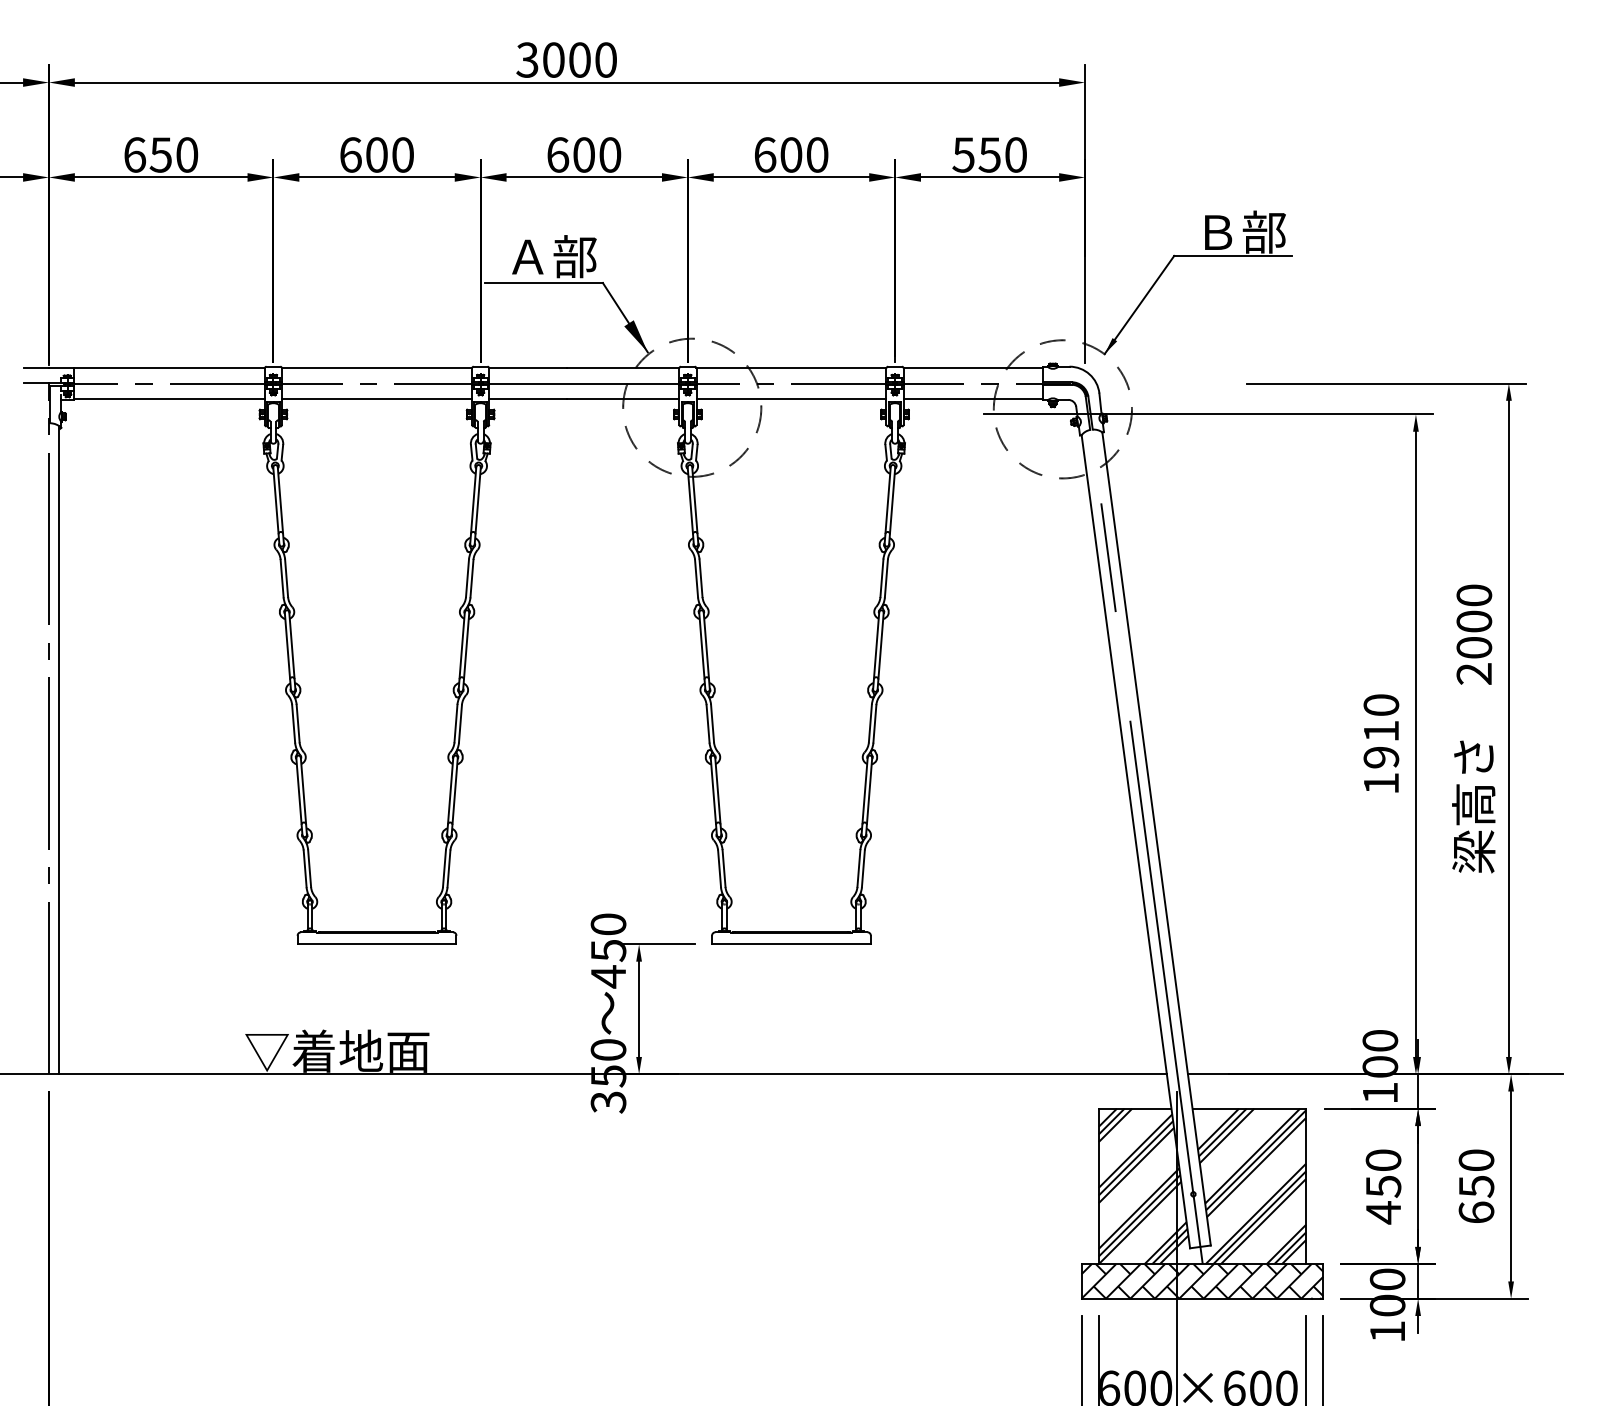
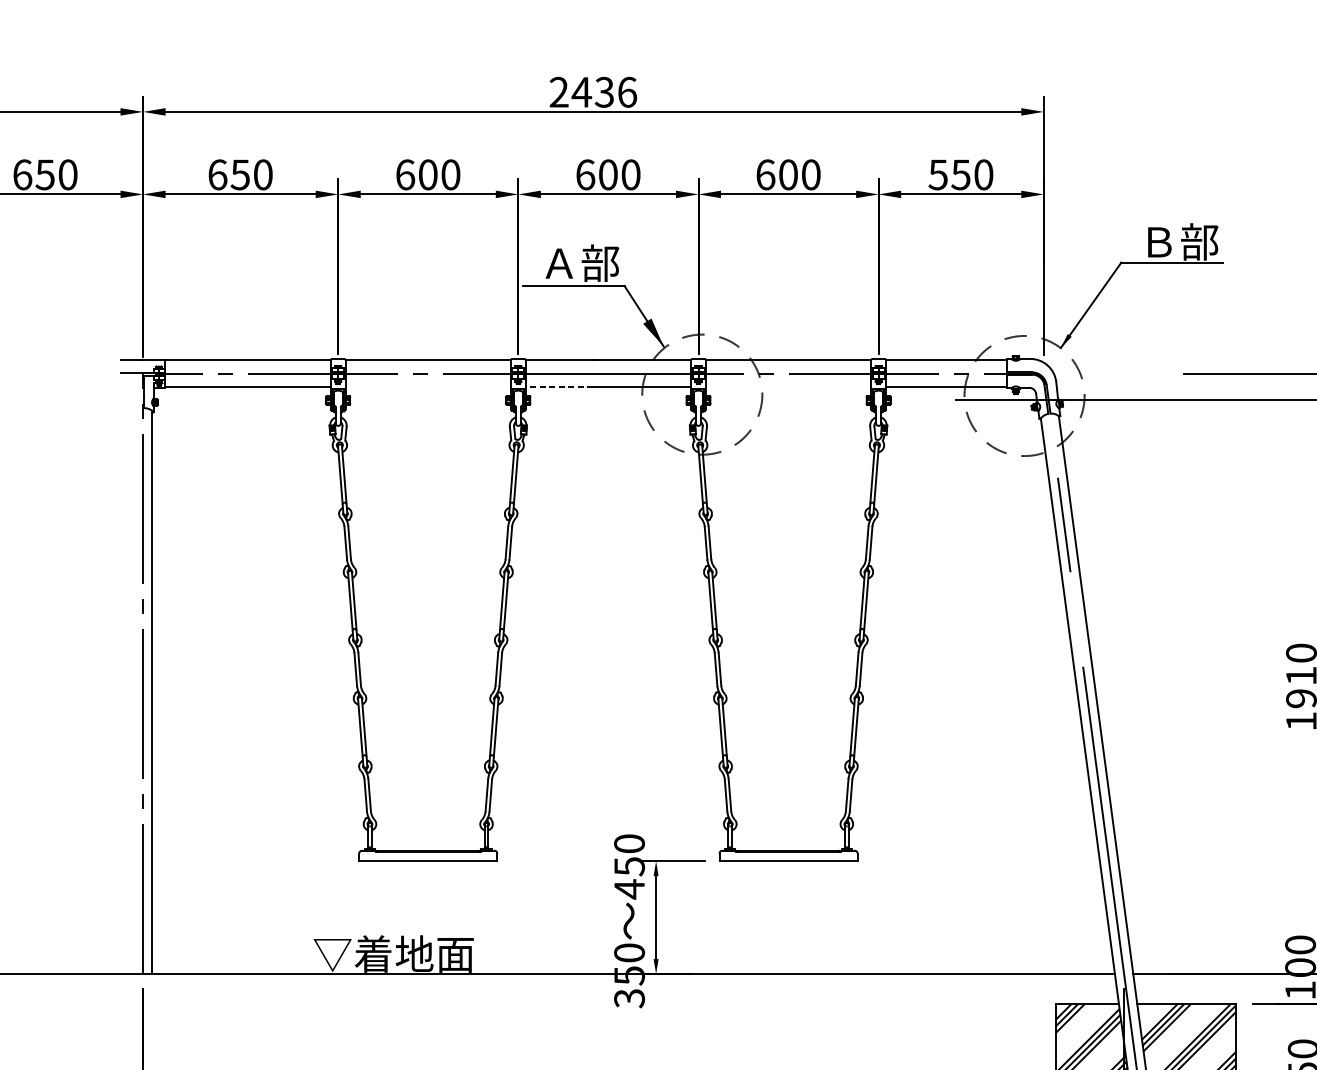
text: (566, 59) -> (592, 91), 3000 -> 2436
line: (377, 398) -> (428, 386), removed
line: (528, 398) -> (559, 386), solid -> dashed
line: (791, 398) -> (788, 386), removed

